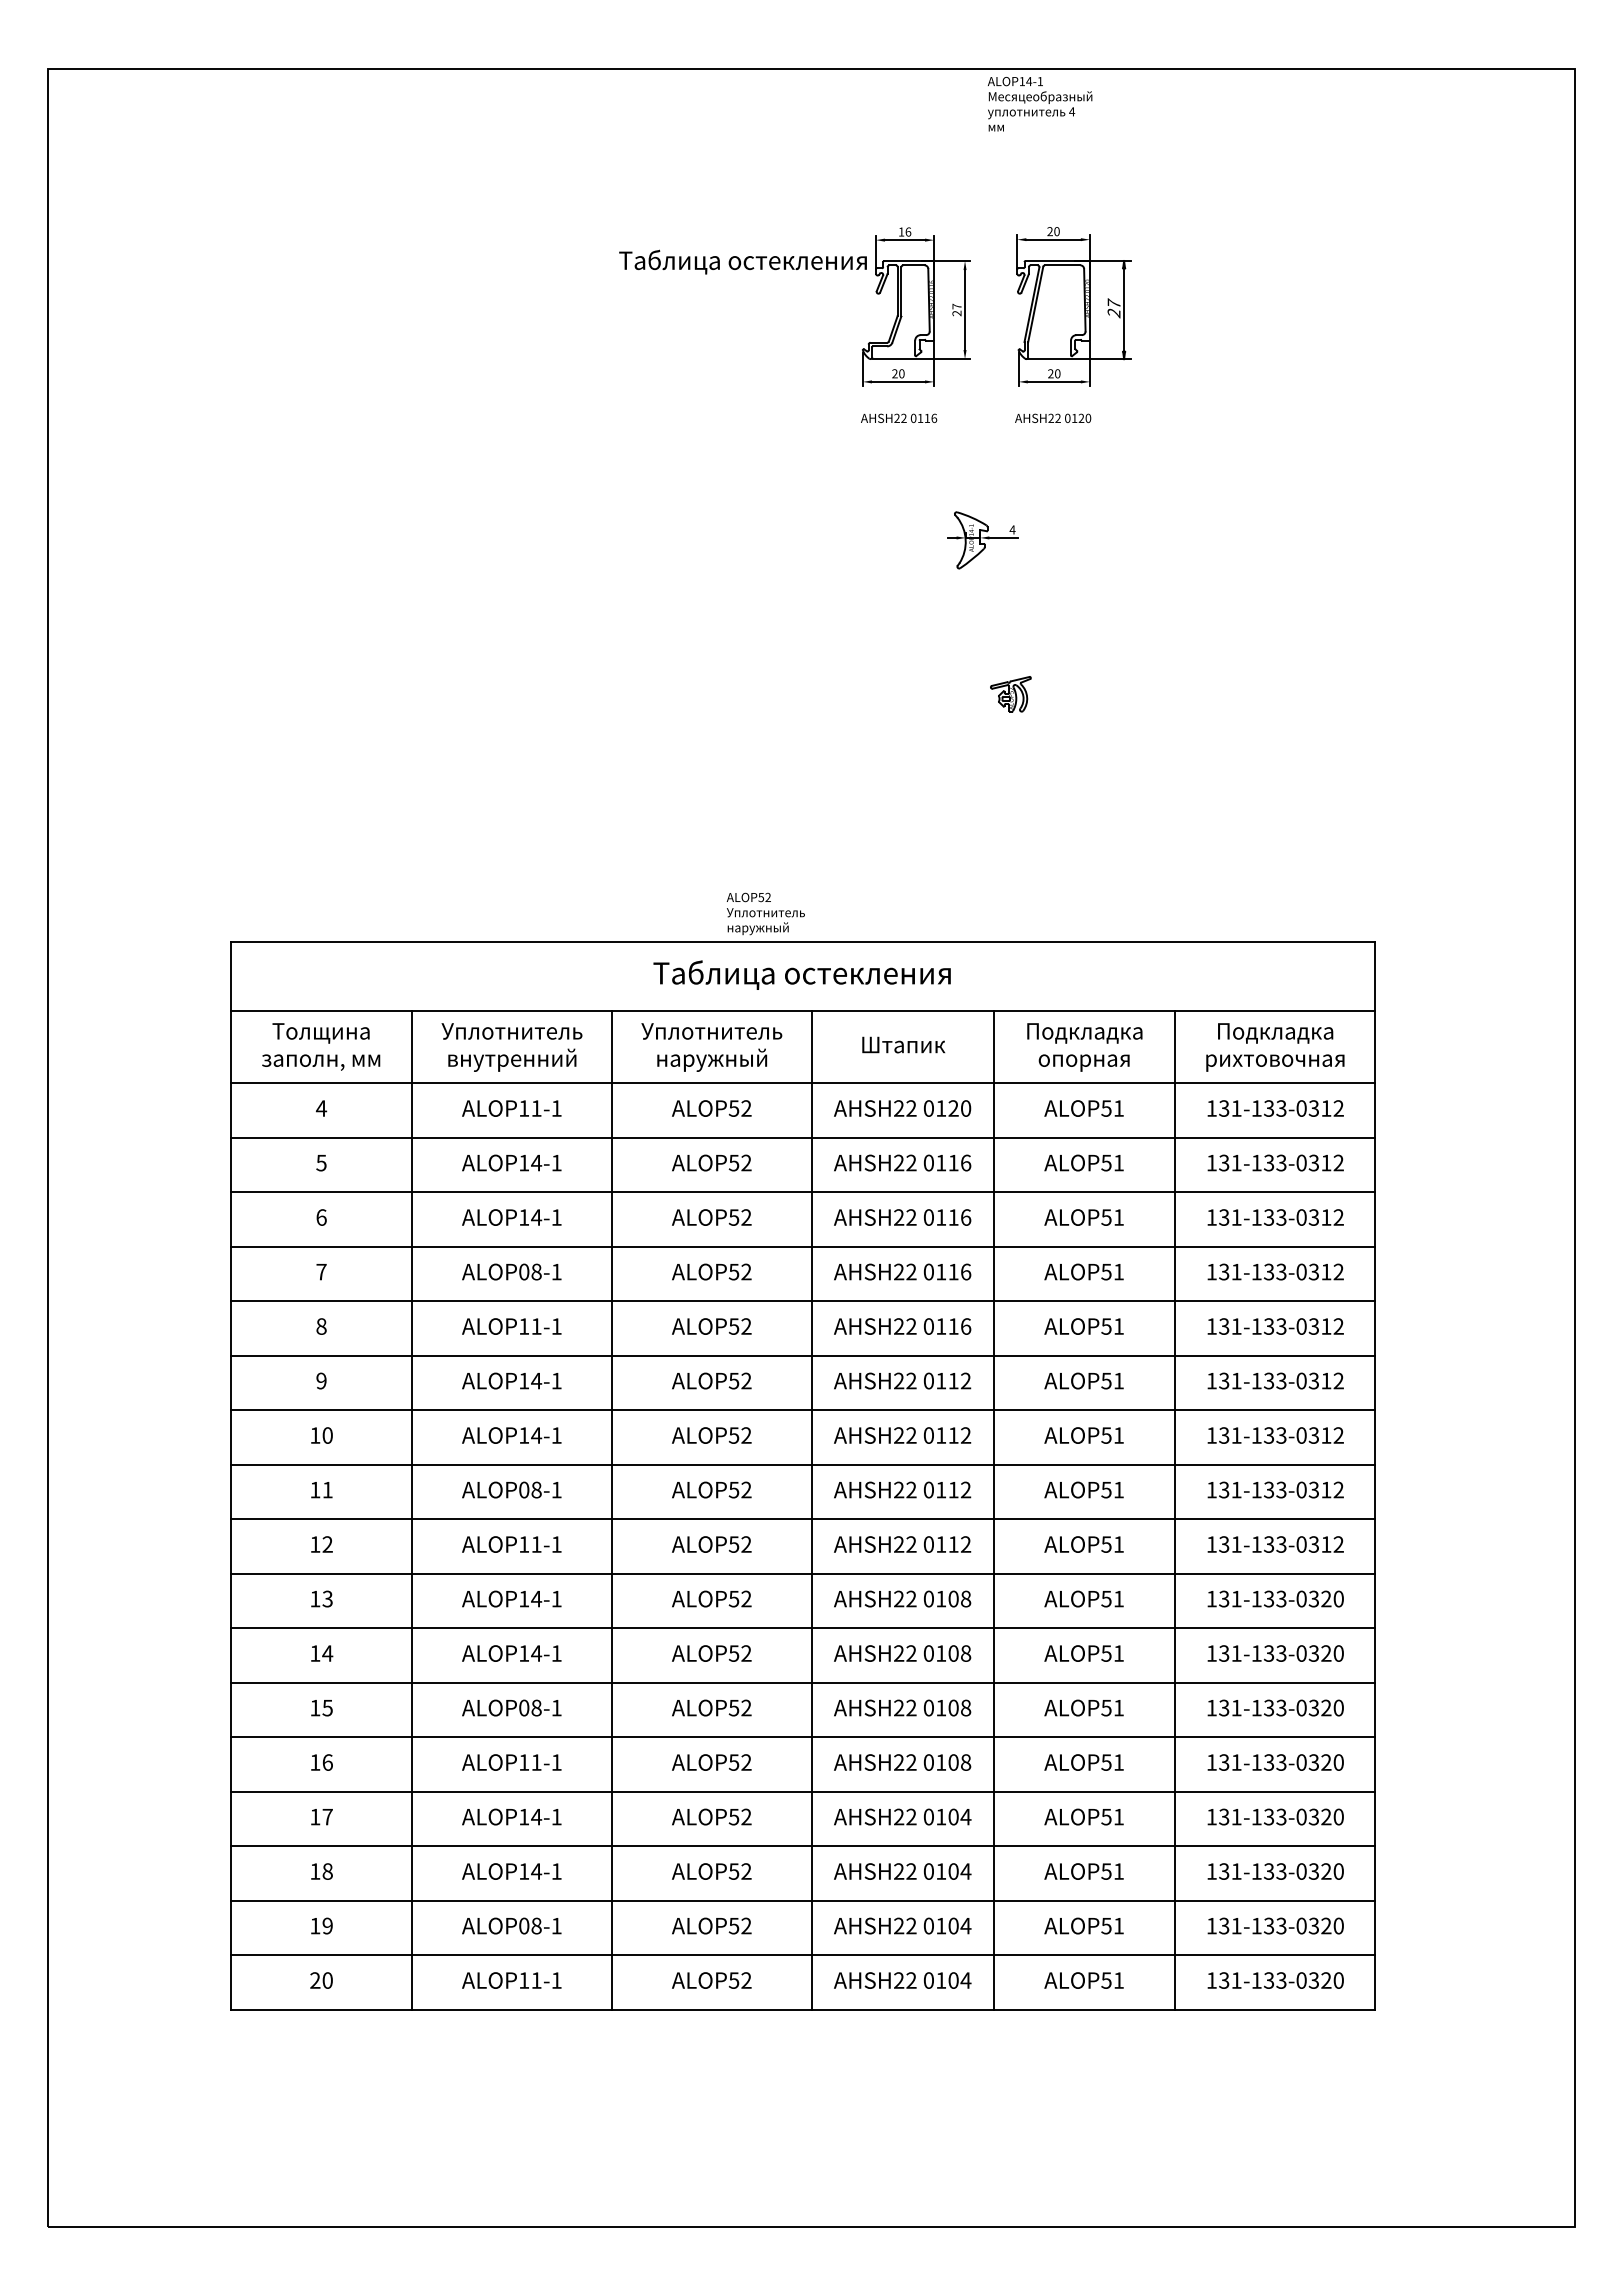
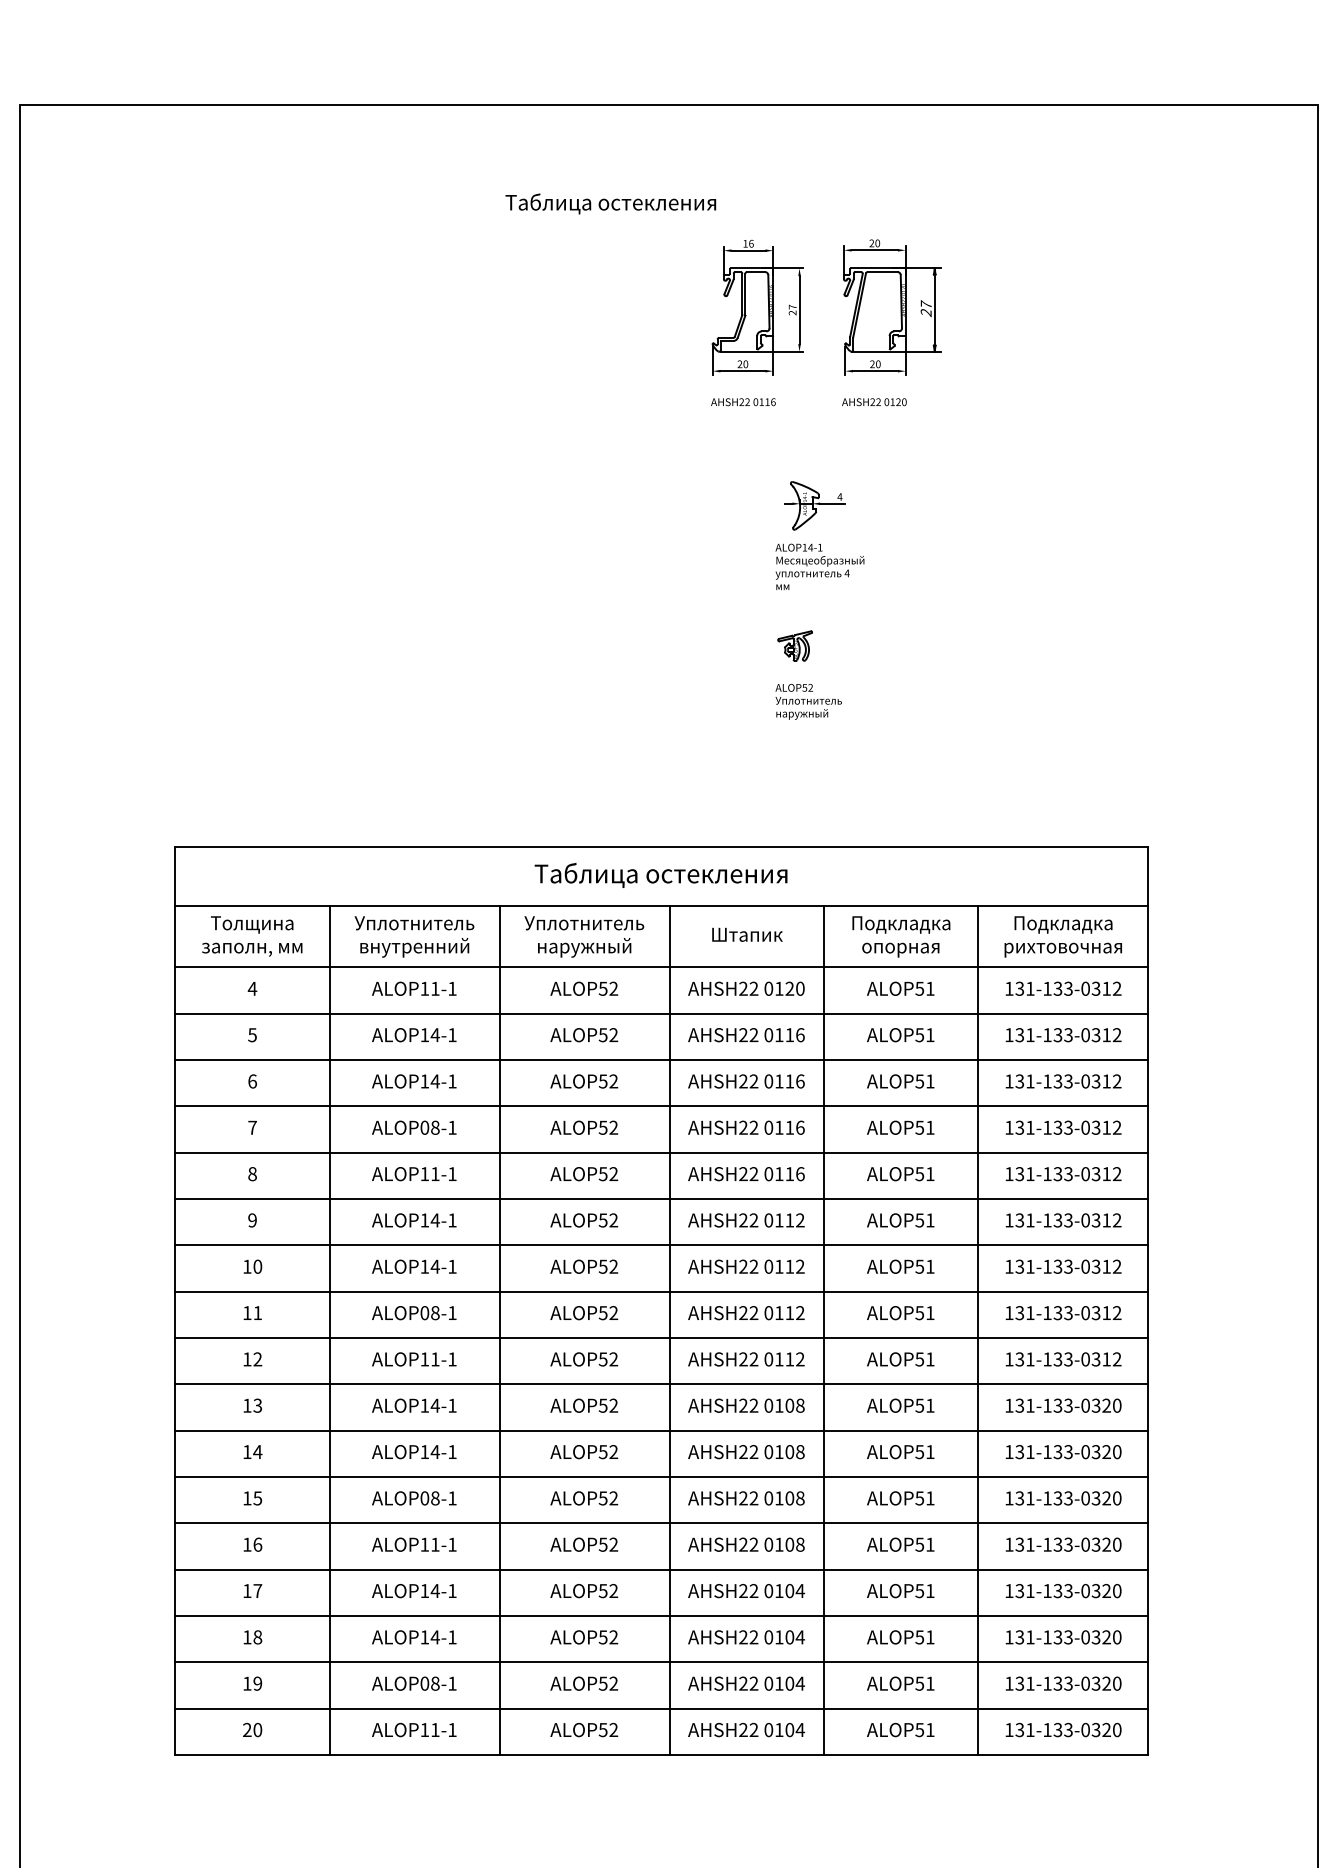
text: (1039, 104) -> (819, 567), moved
text: (742, 261) -> (610, 203), moved
part: (1010, 694) -> (794, 646), moved
text: (765, 913) -> (808, 701), moved

